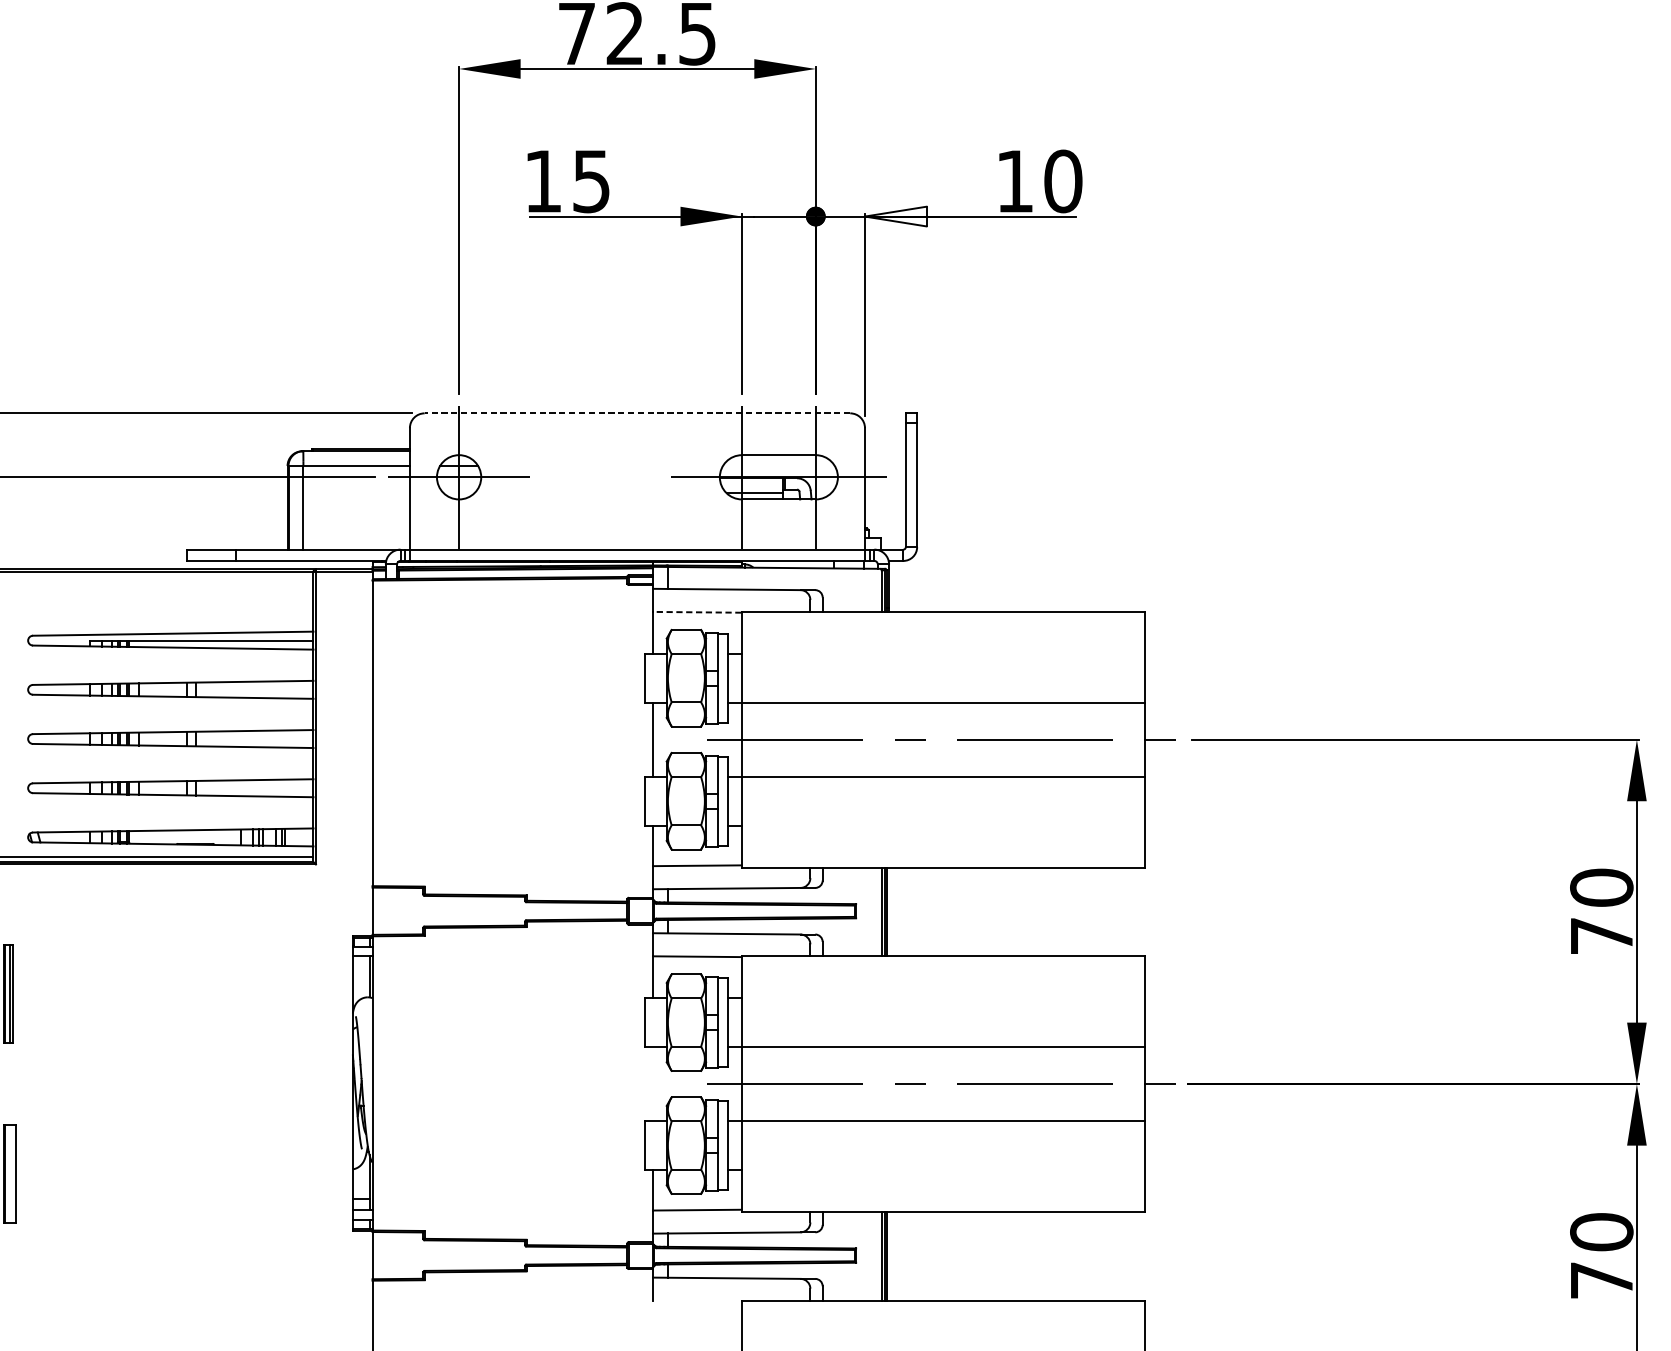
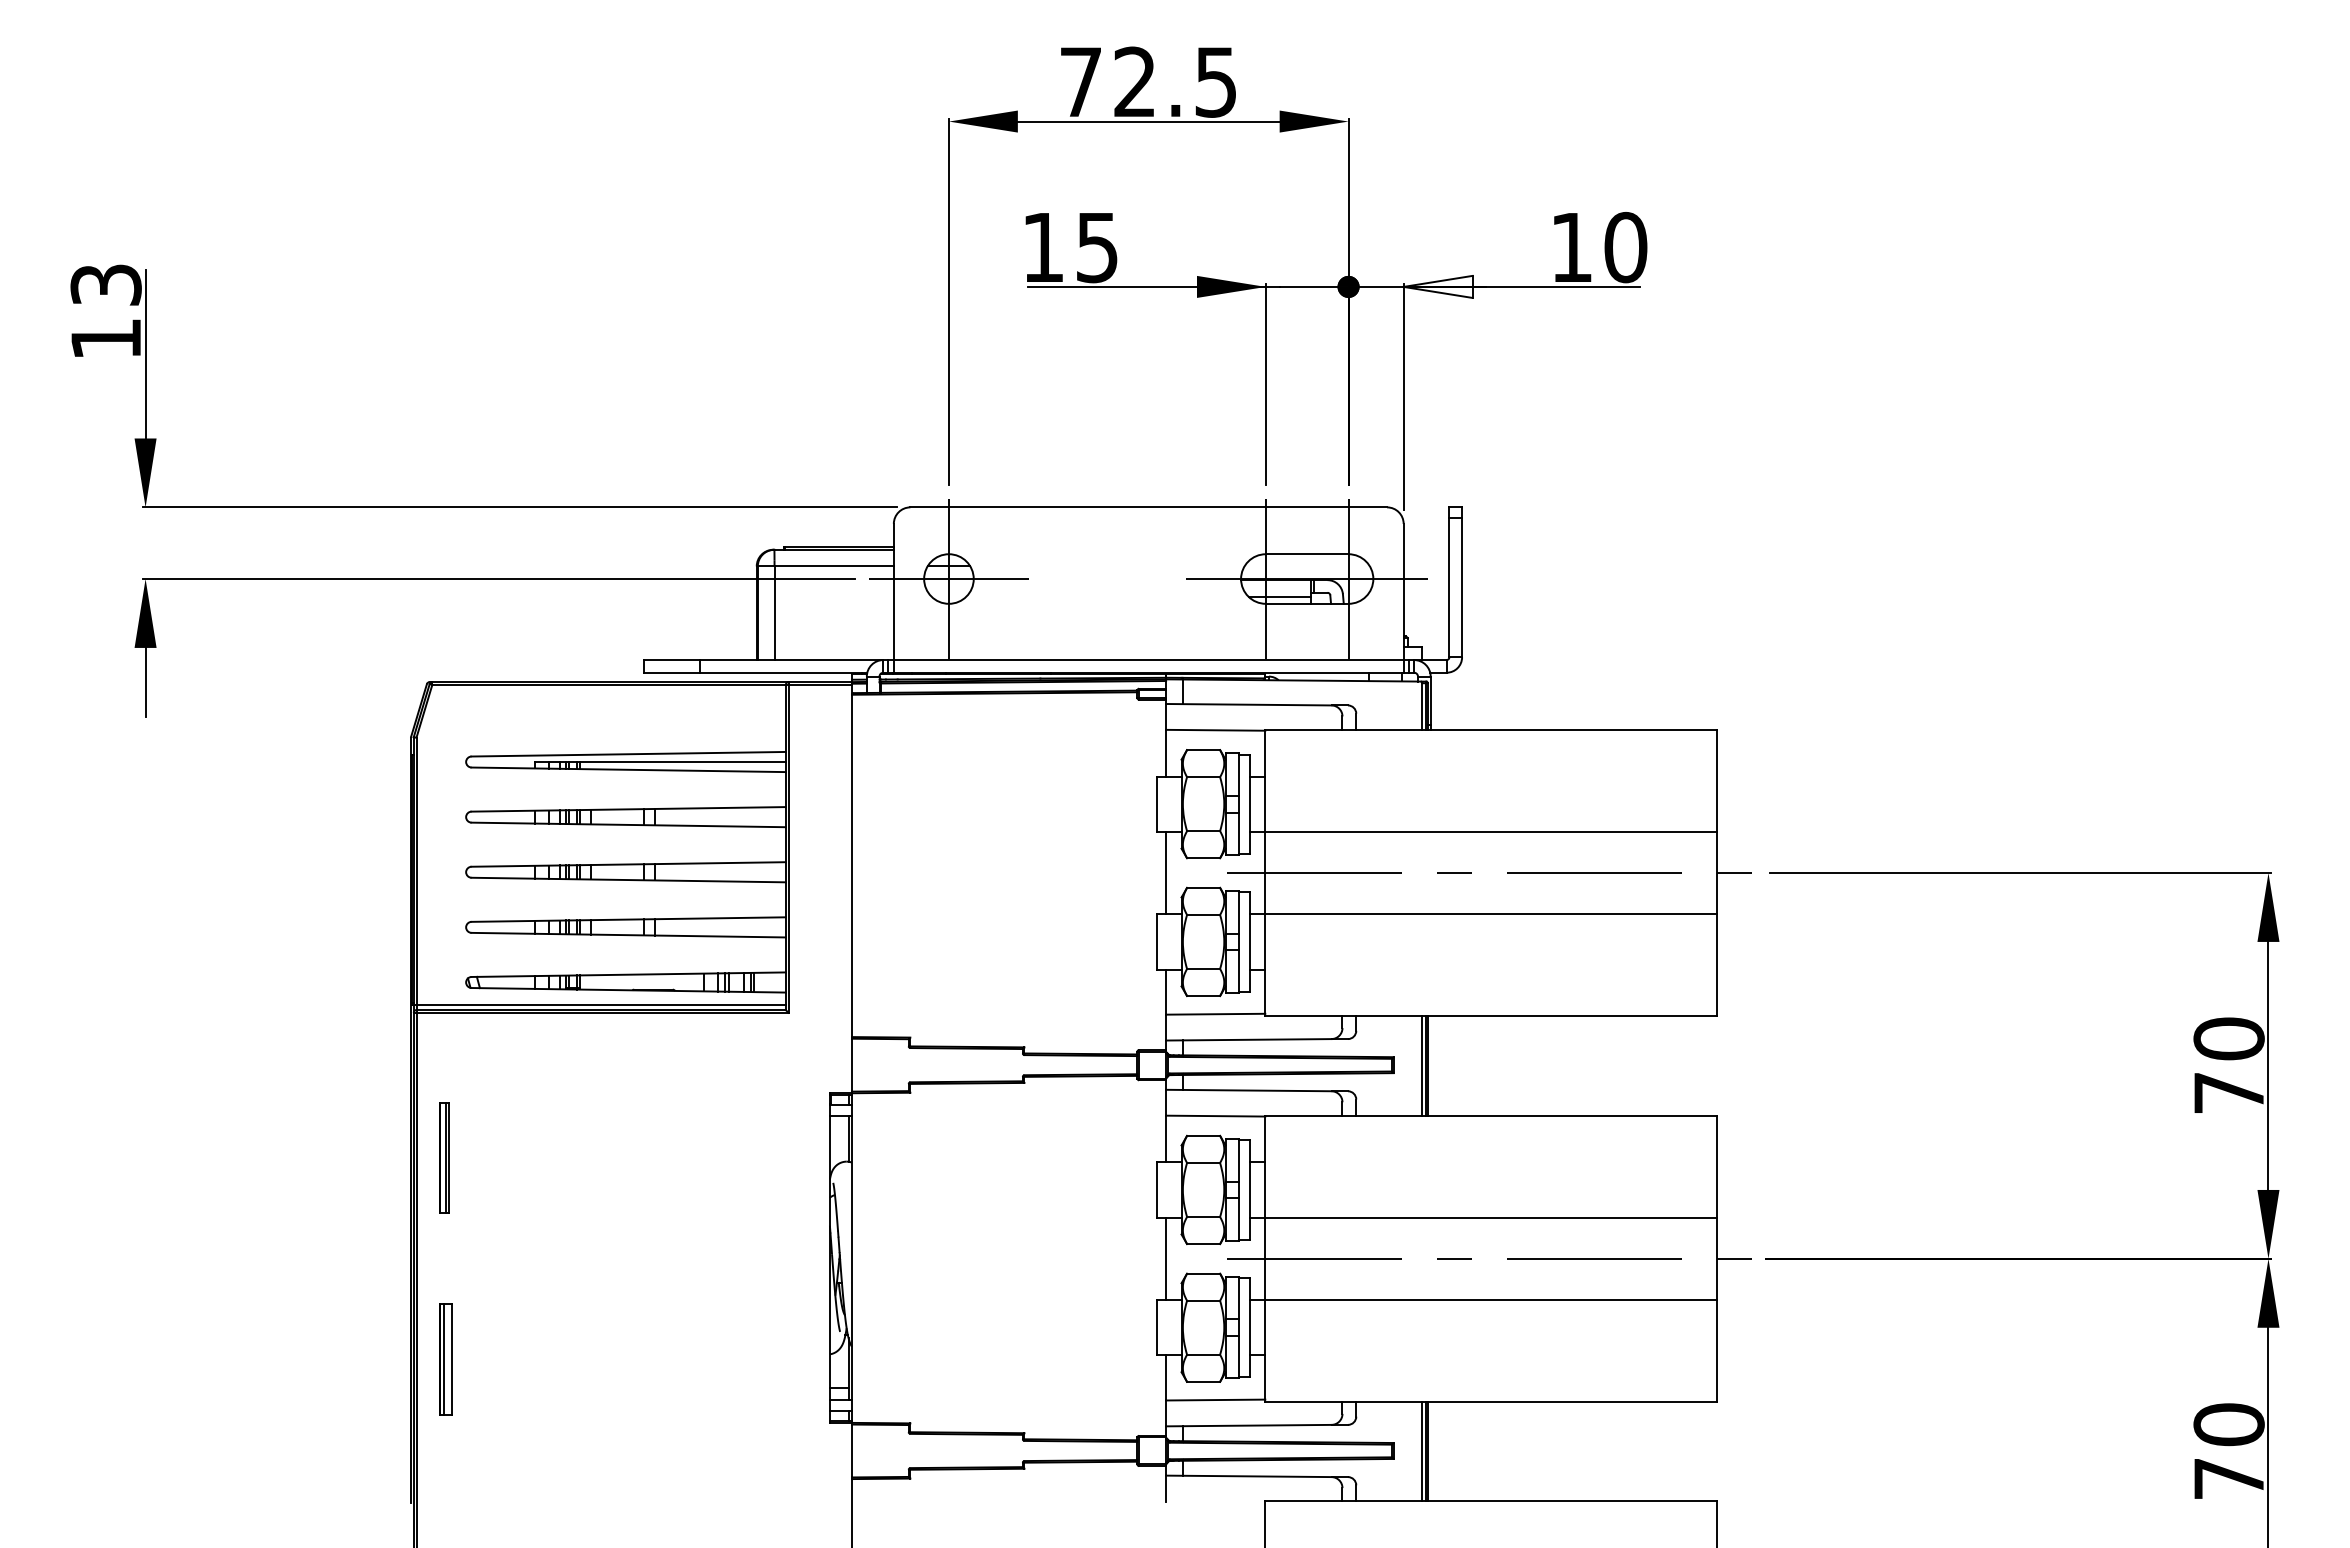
line: (637, 413) -> (1148, 507), dashed -> solid
line: (697, 612) -> (1215, 730), dashed -> solid
line: (653, 1083) -> (1166, 1258), added
line: (7, 1173) -> (443, 1359), added

